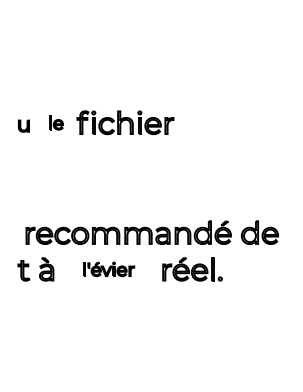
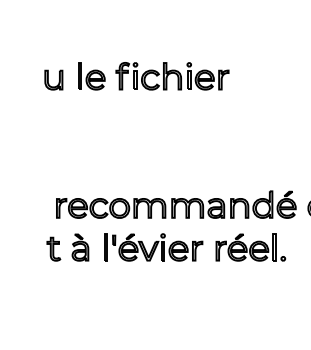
part: (56, 122) -> (91, 75), size x1.67
part: (23, 126) -> (53, 80), size x1.43
part: (108, 269) -> (152, 247), size x1.67

